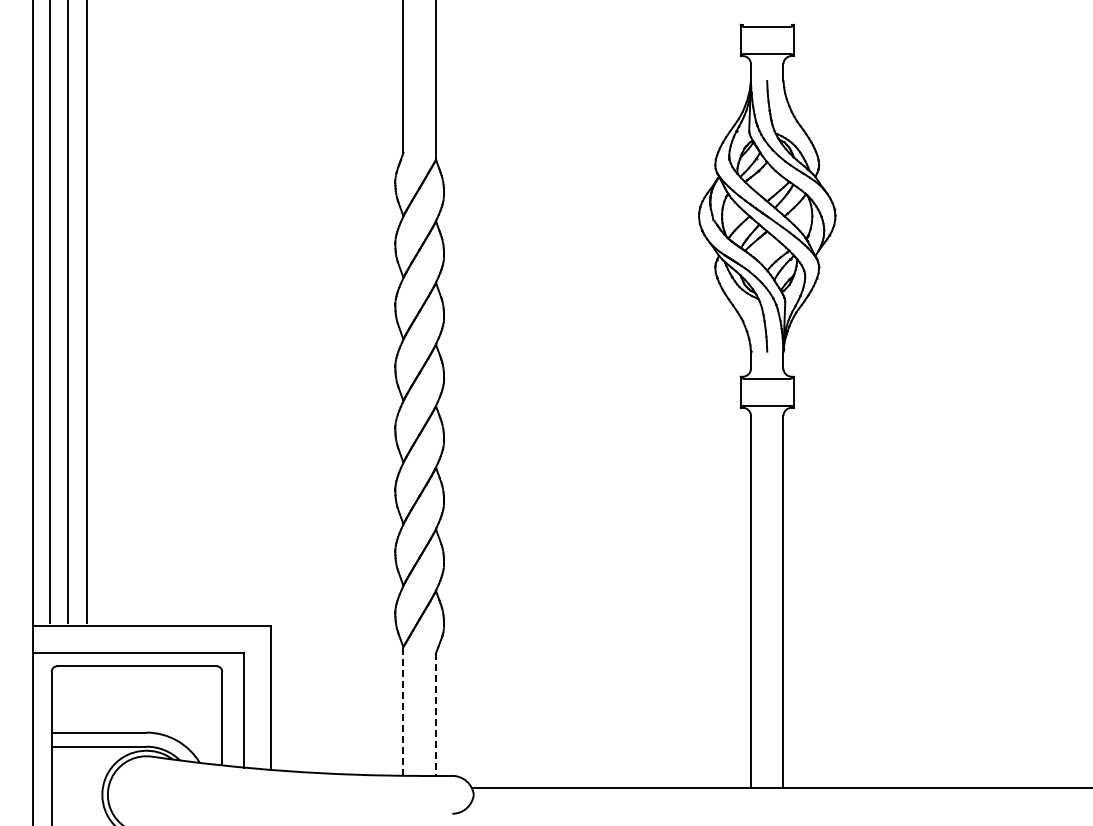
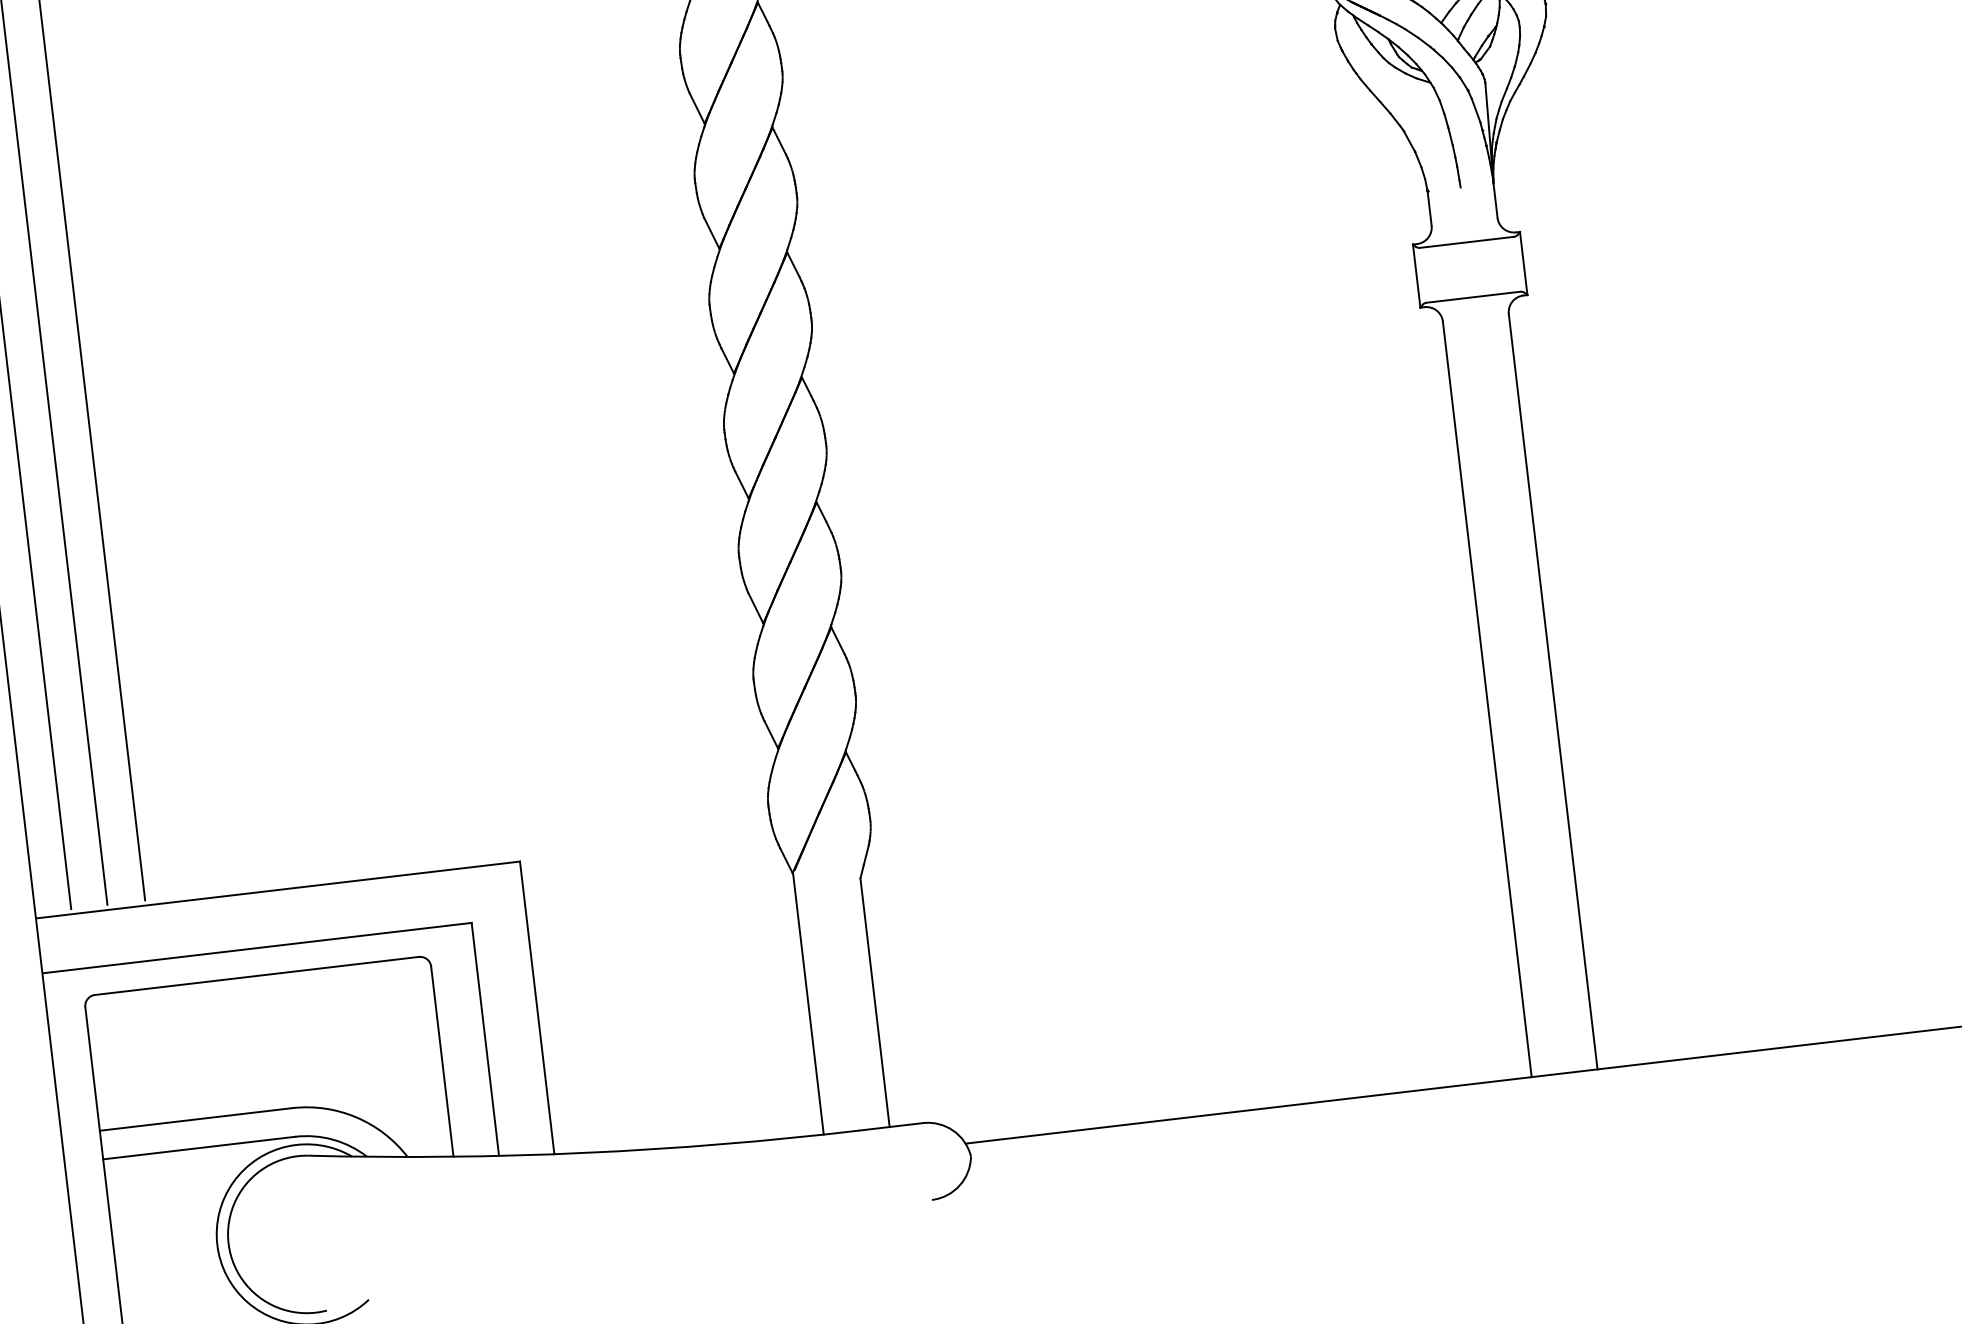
line: (403, 711) -> (808, 1004), dashed -> solid
line: (435, 715) -> (874, 1004), dashed -> solid

